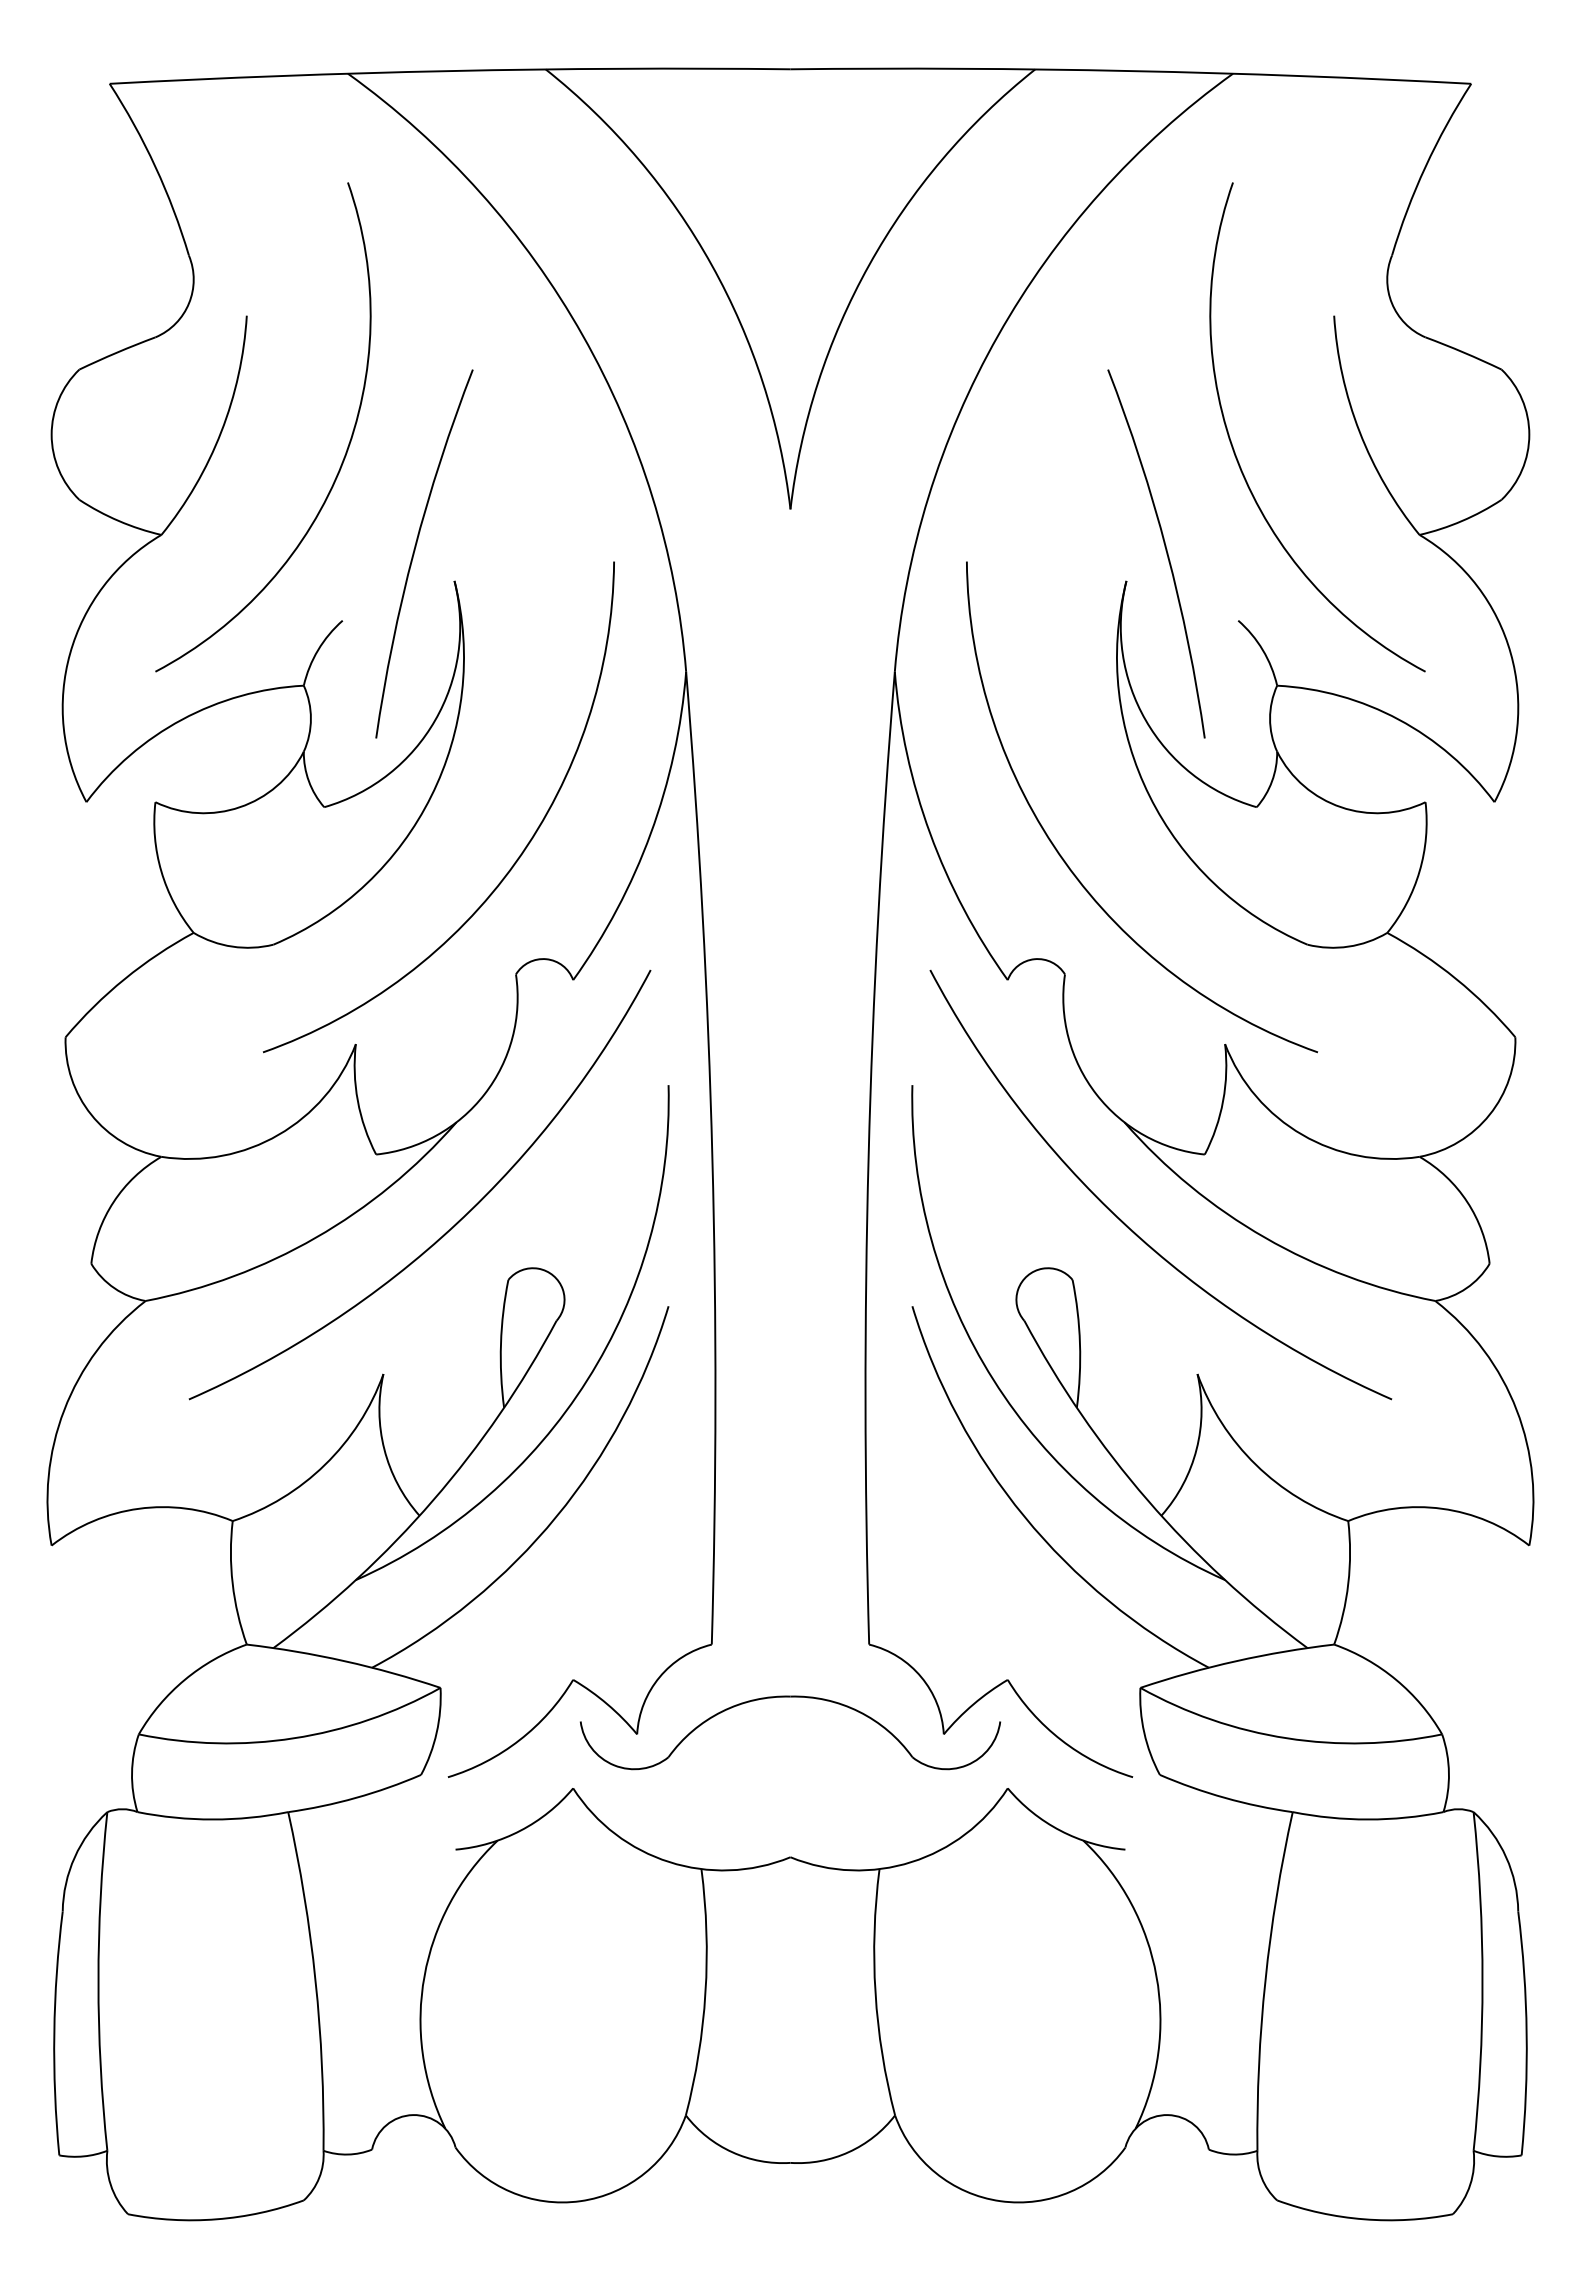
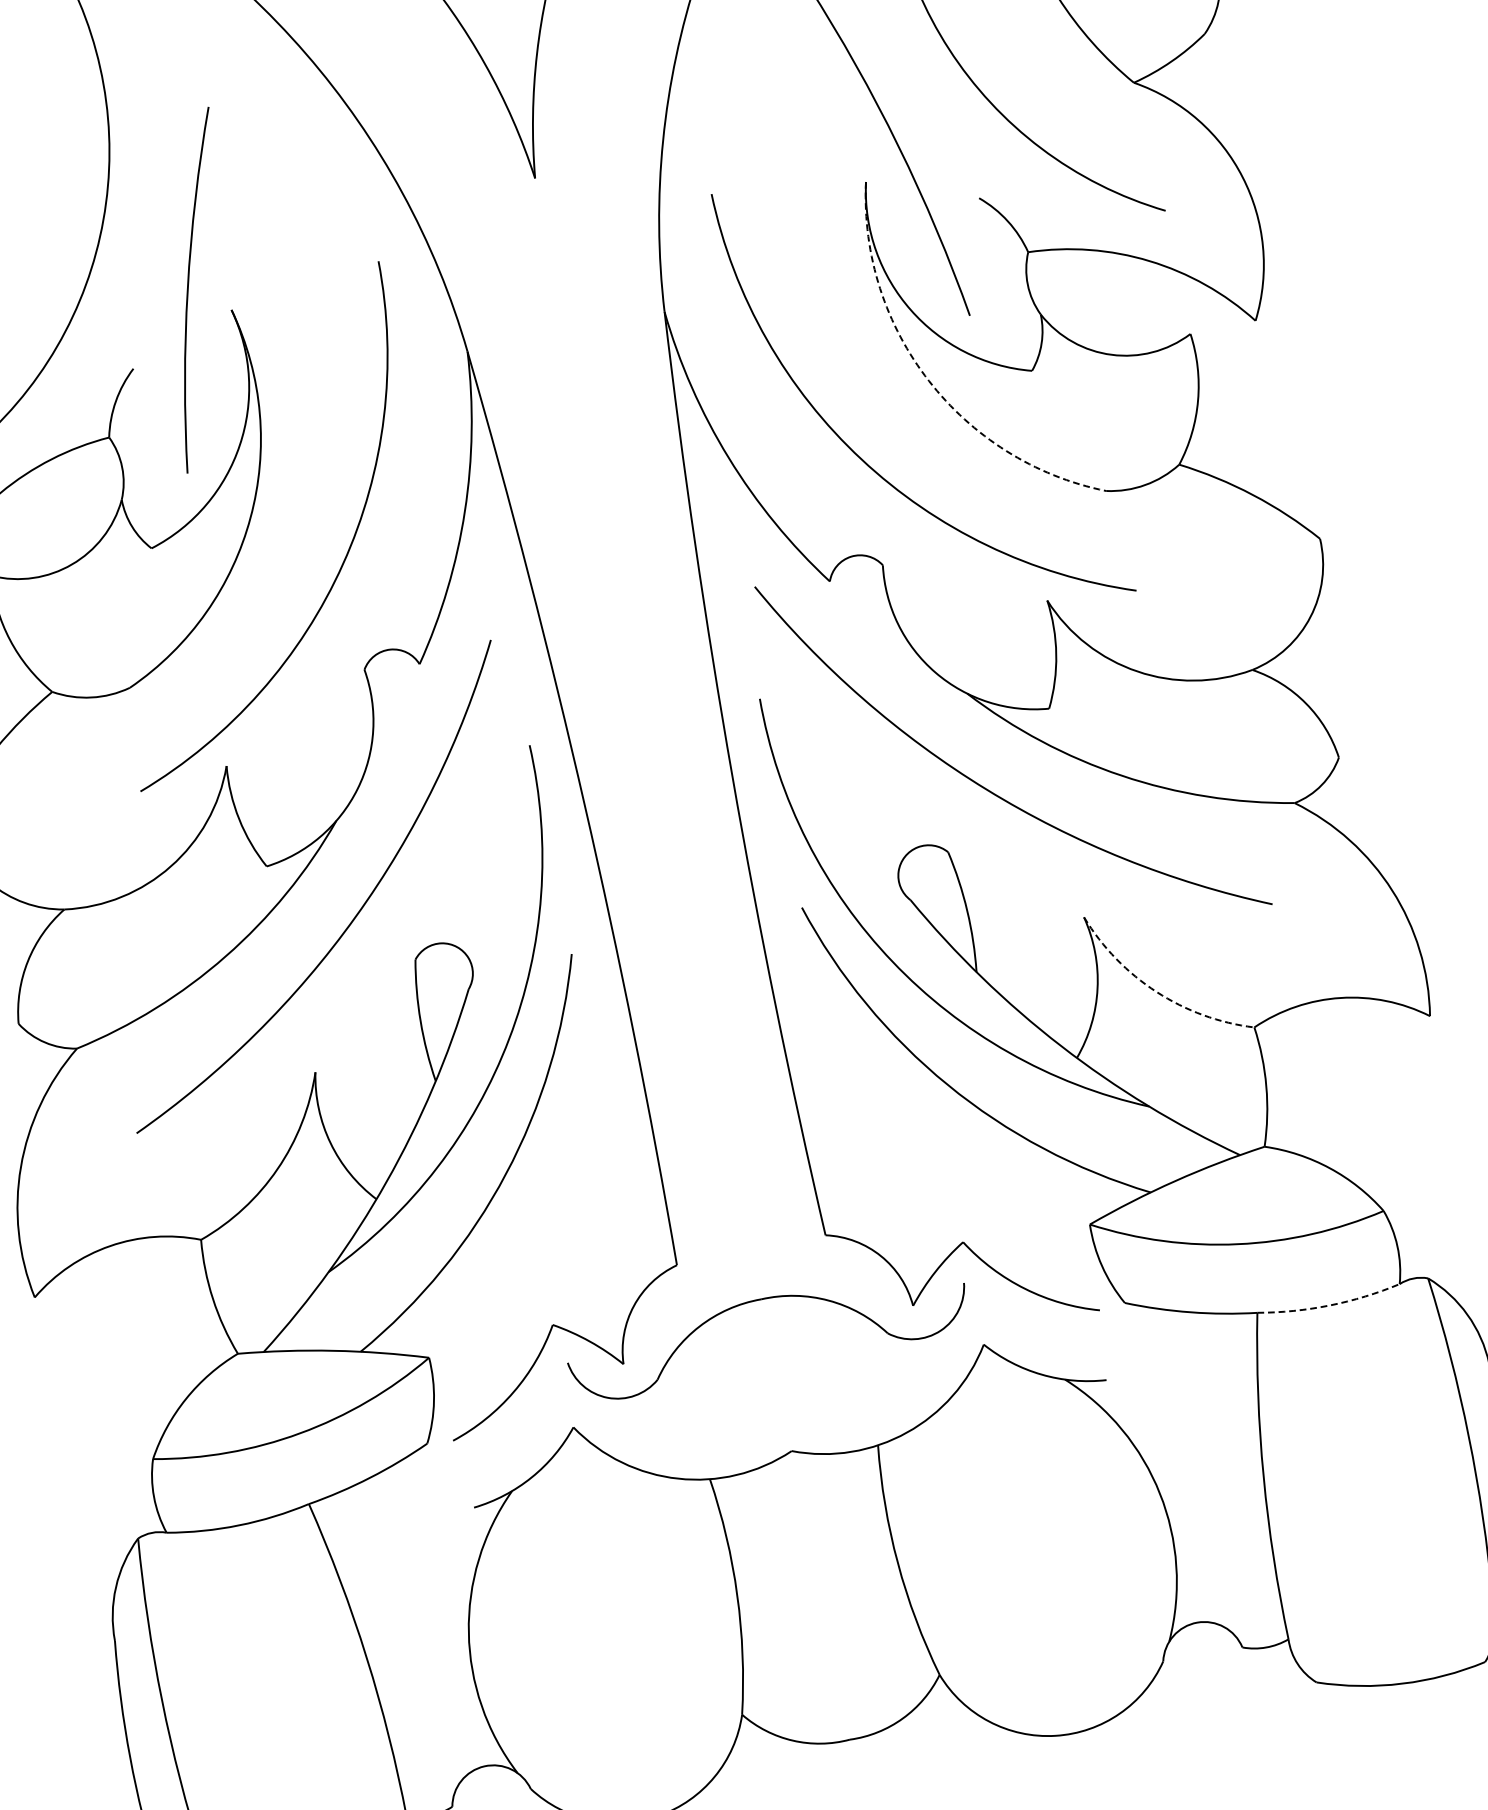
arc: (1149, 796) -> (928, 381), solid -> dashed
arc: (1255, 1464) -> (1156, 991), solid -> dashed
arc: (1368, 1819) -> (1330, 1305), solid -> dashed

